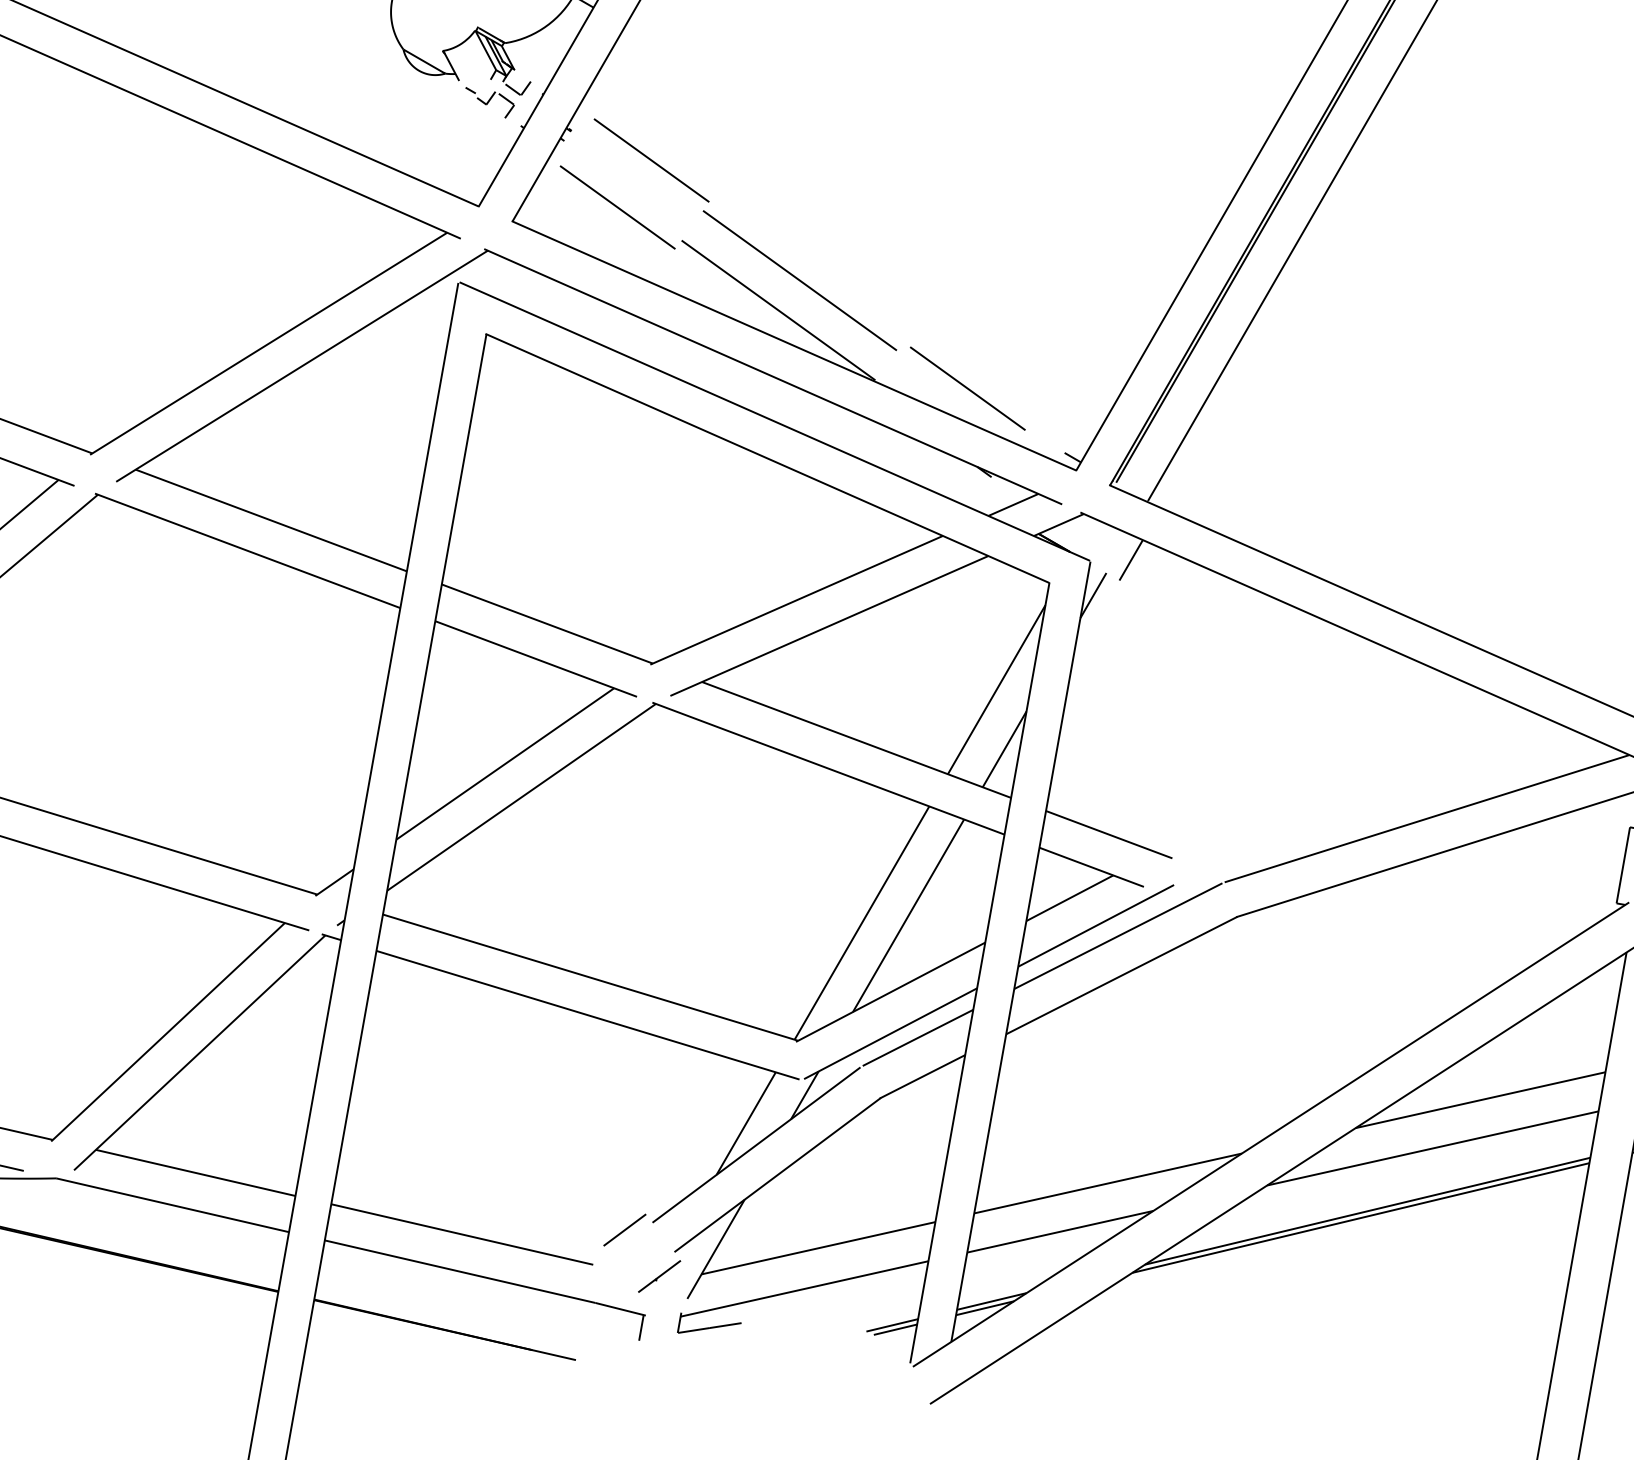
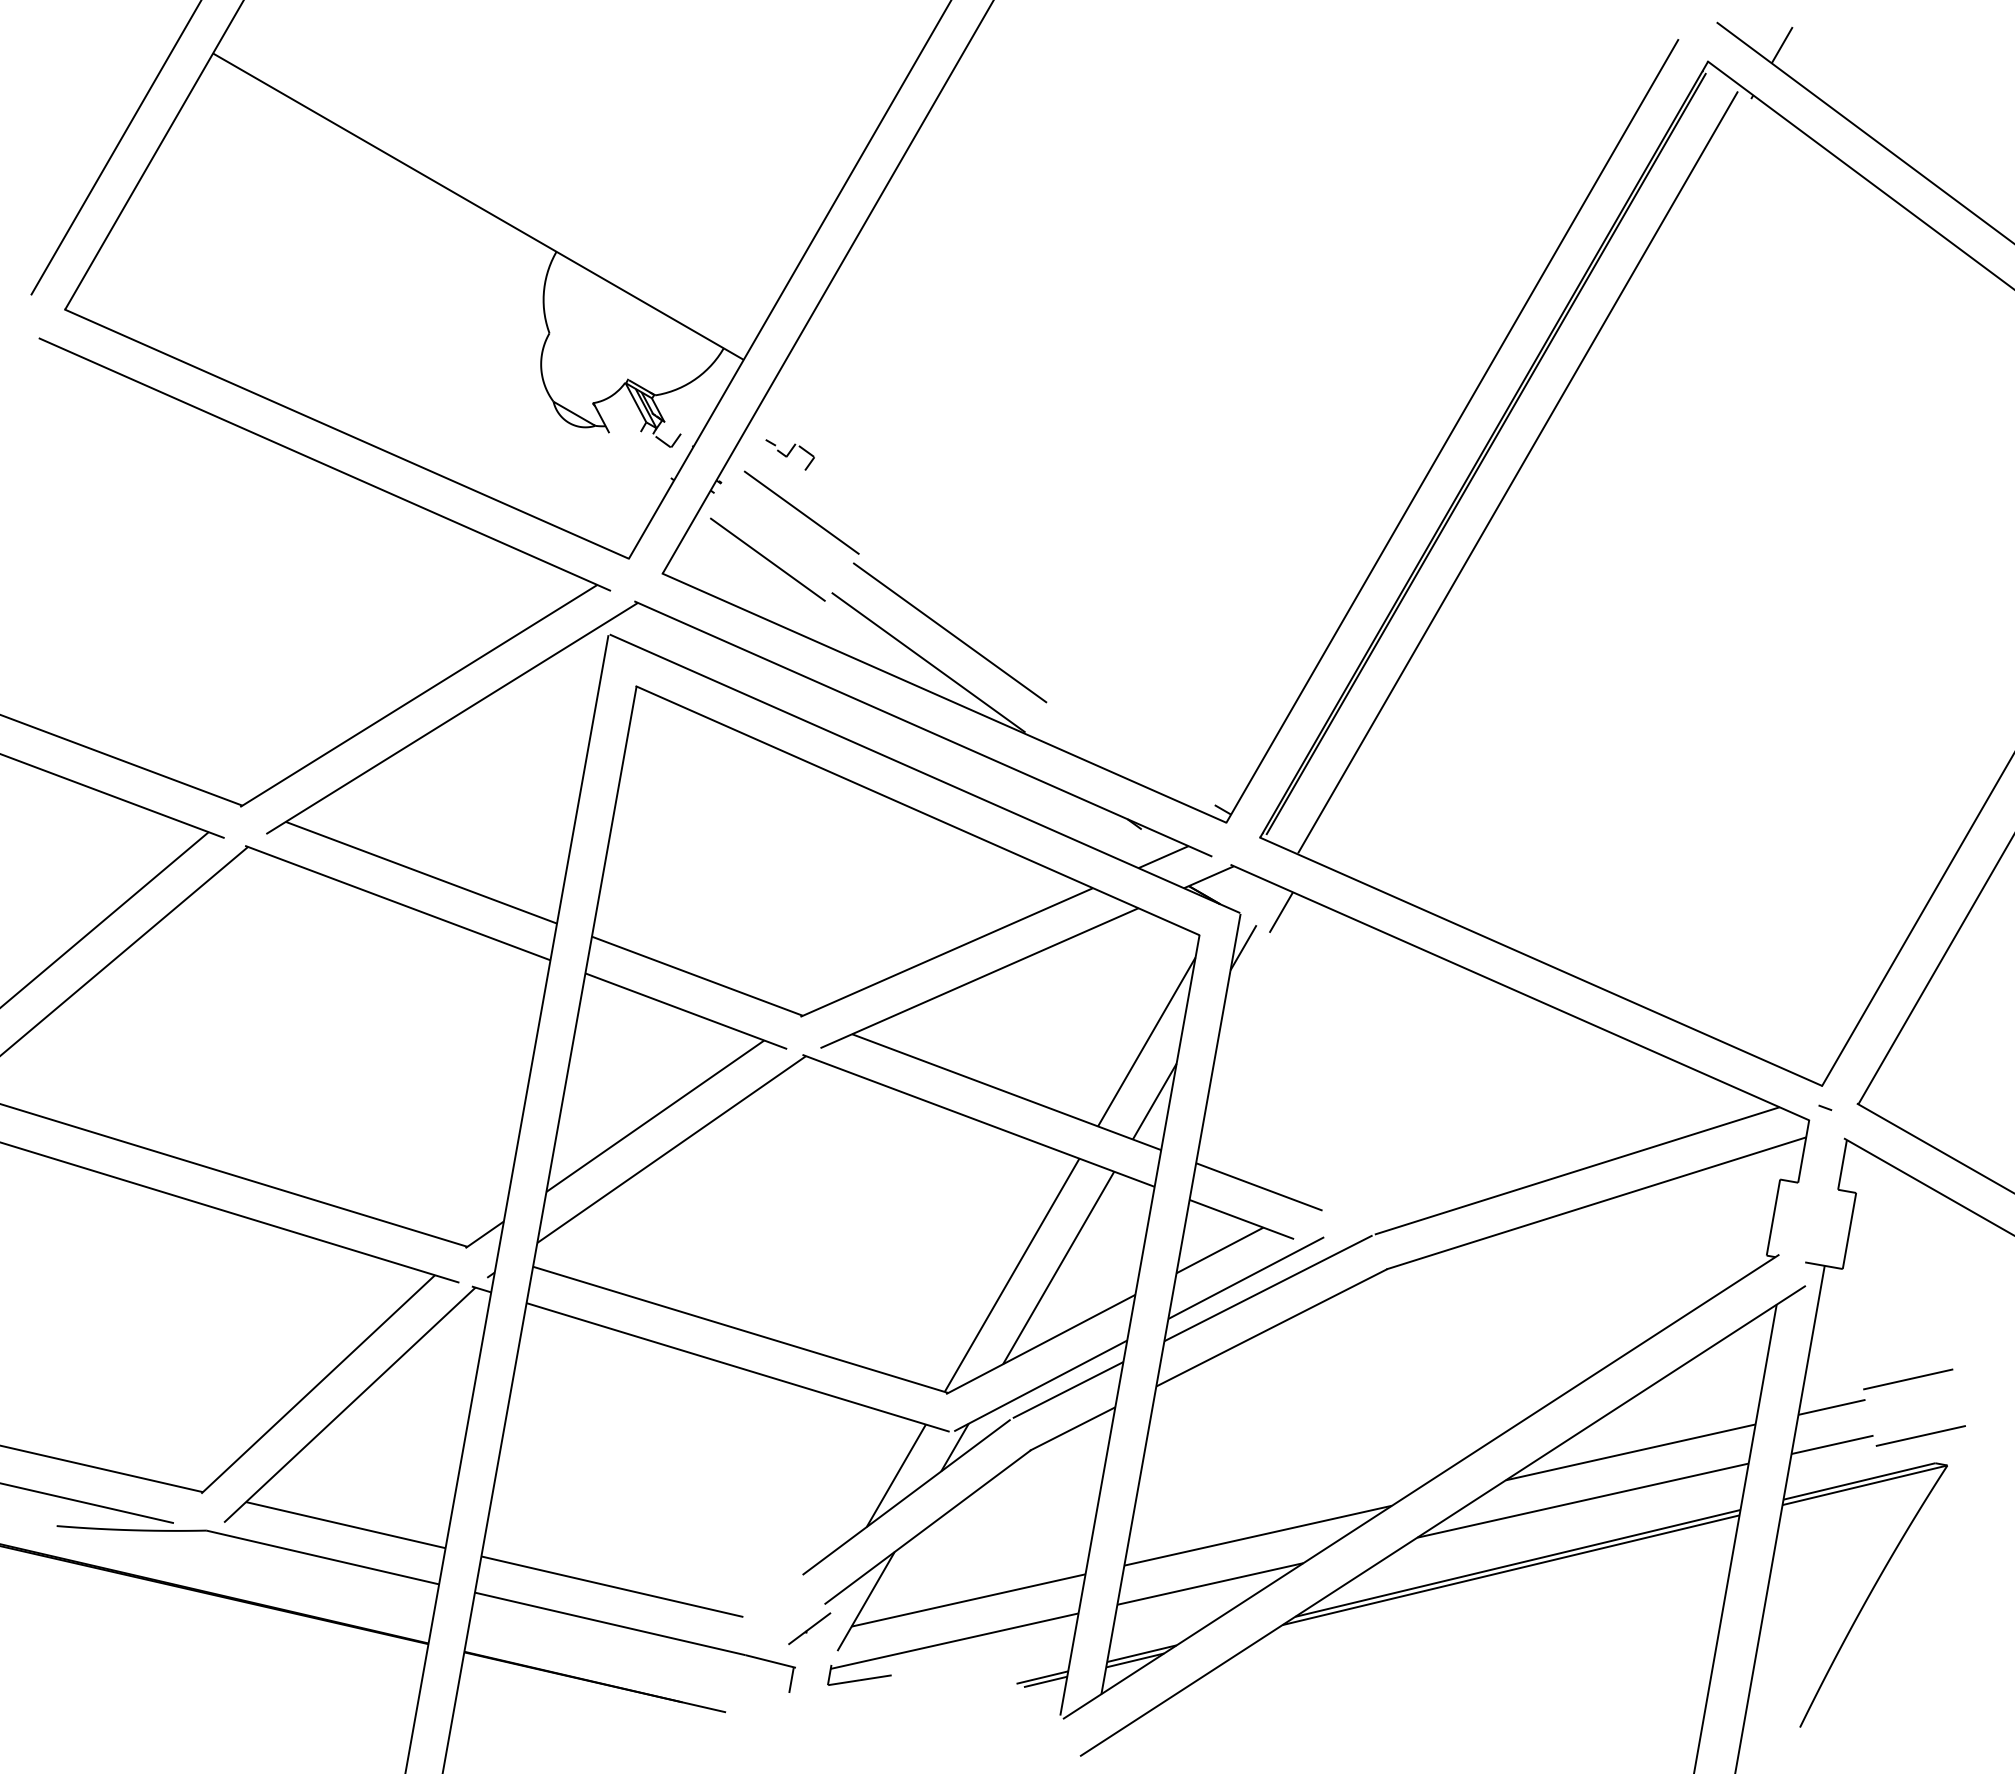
part: (489, 102) -> (789, 454), moved
line: (967, 388) -> (1117, 740), removed
line: (624, 1230) -> (774, 1582), removed

